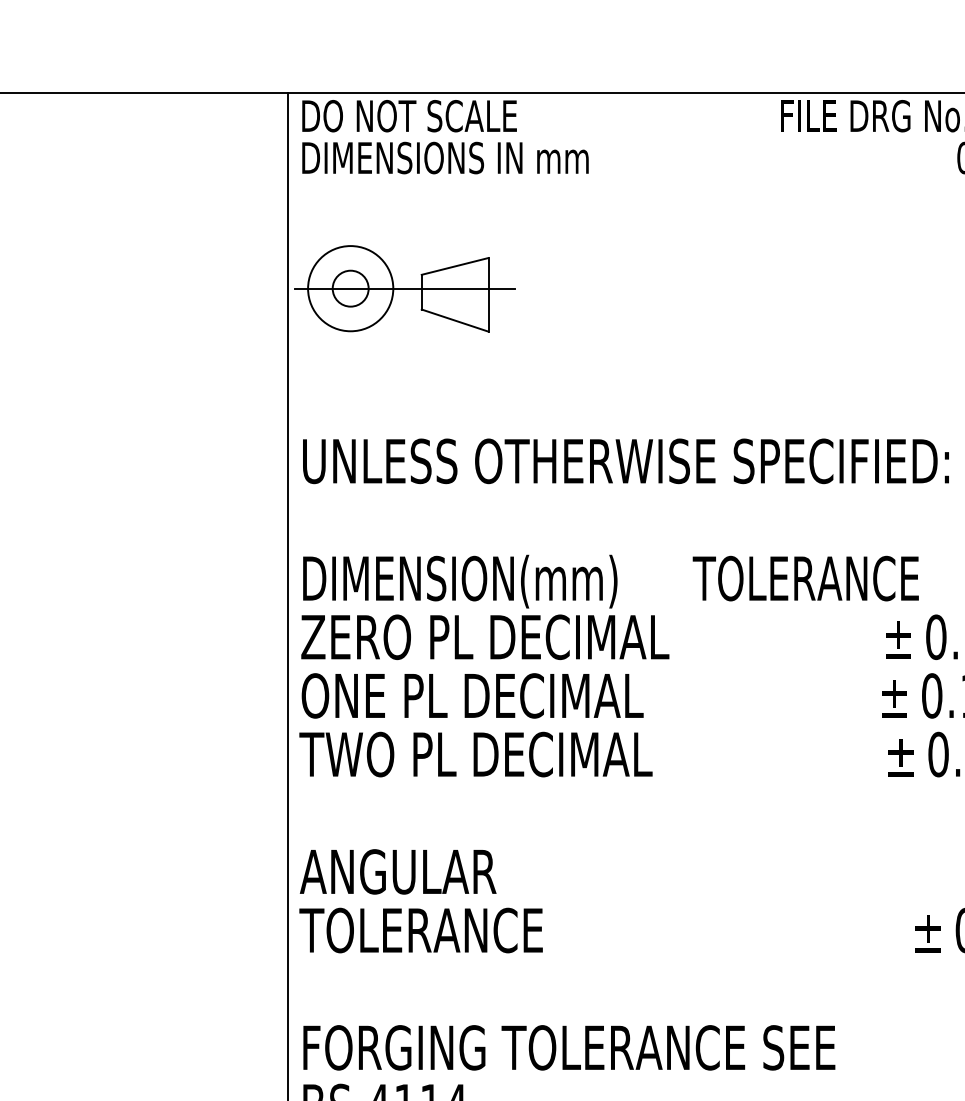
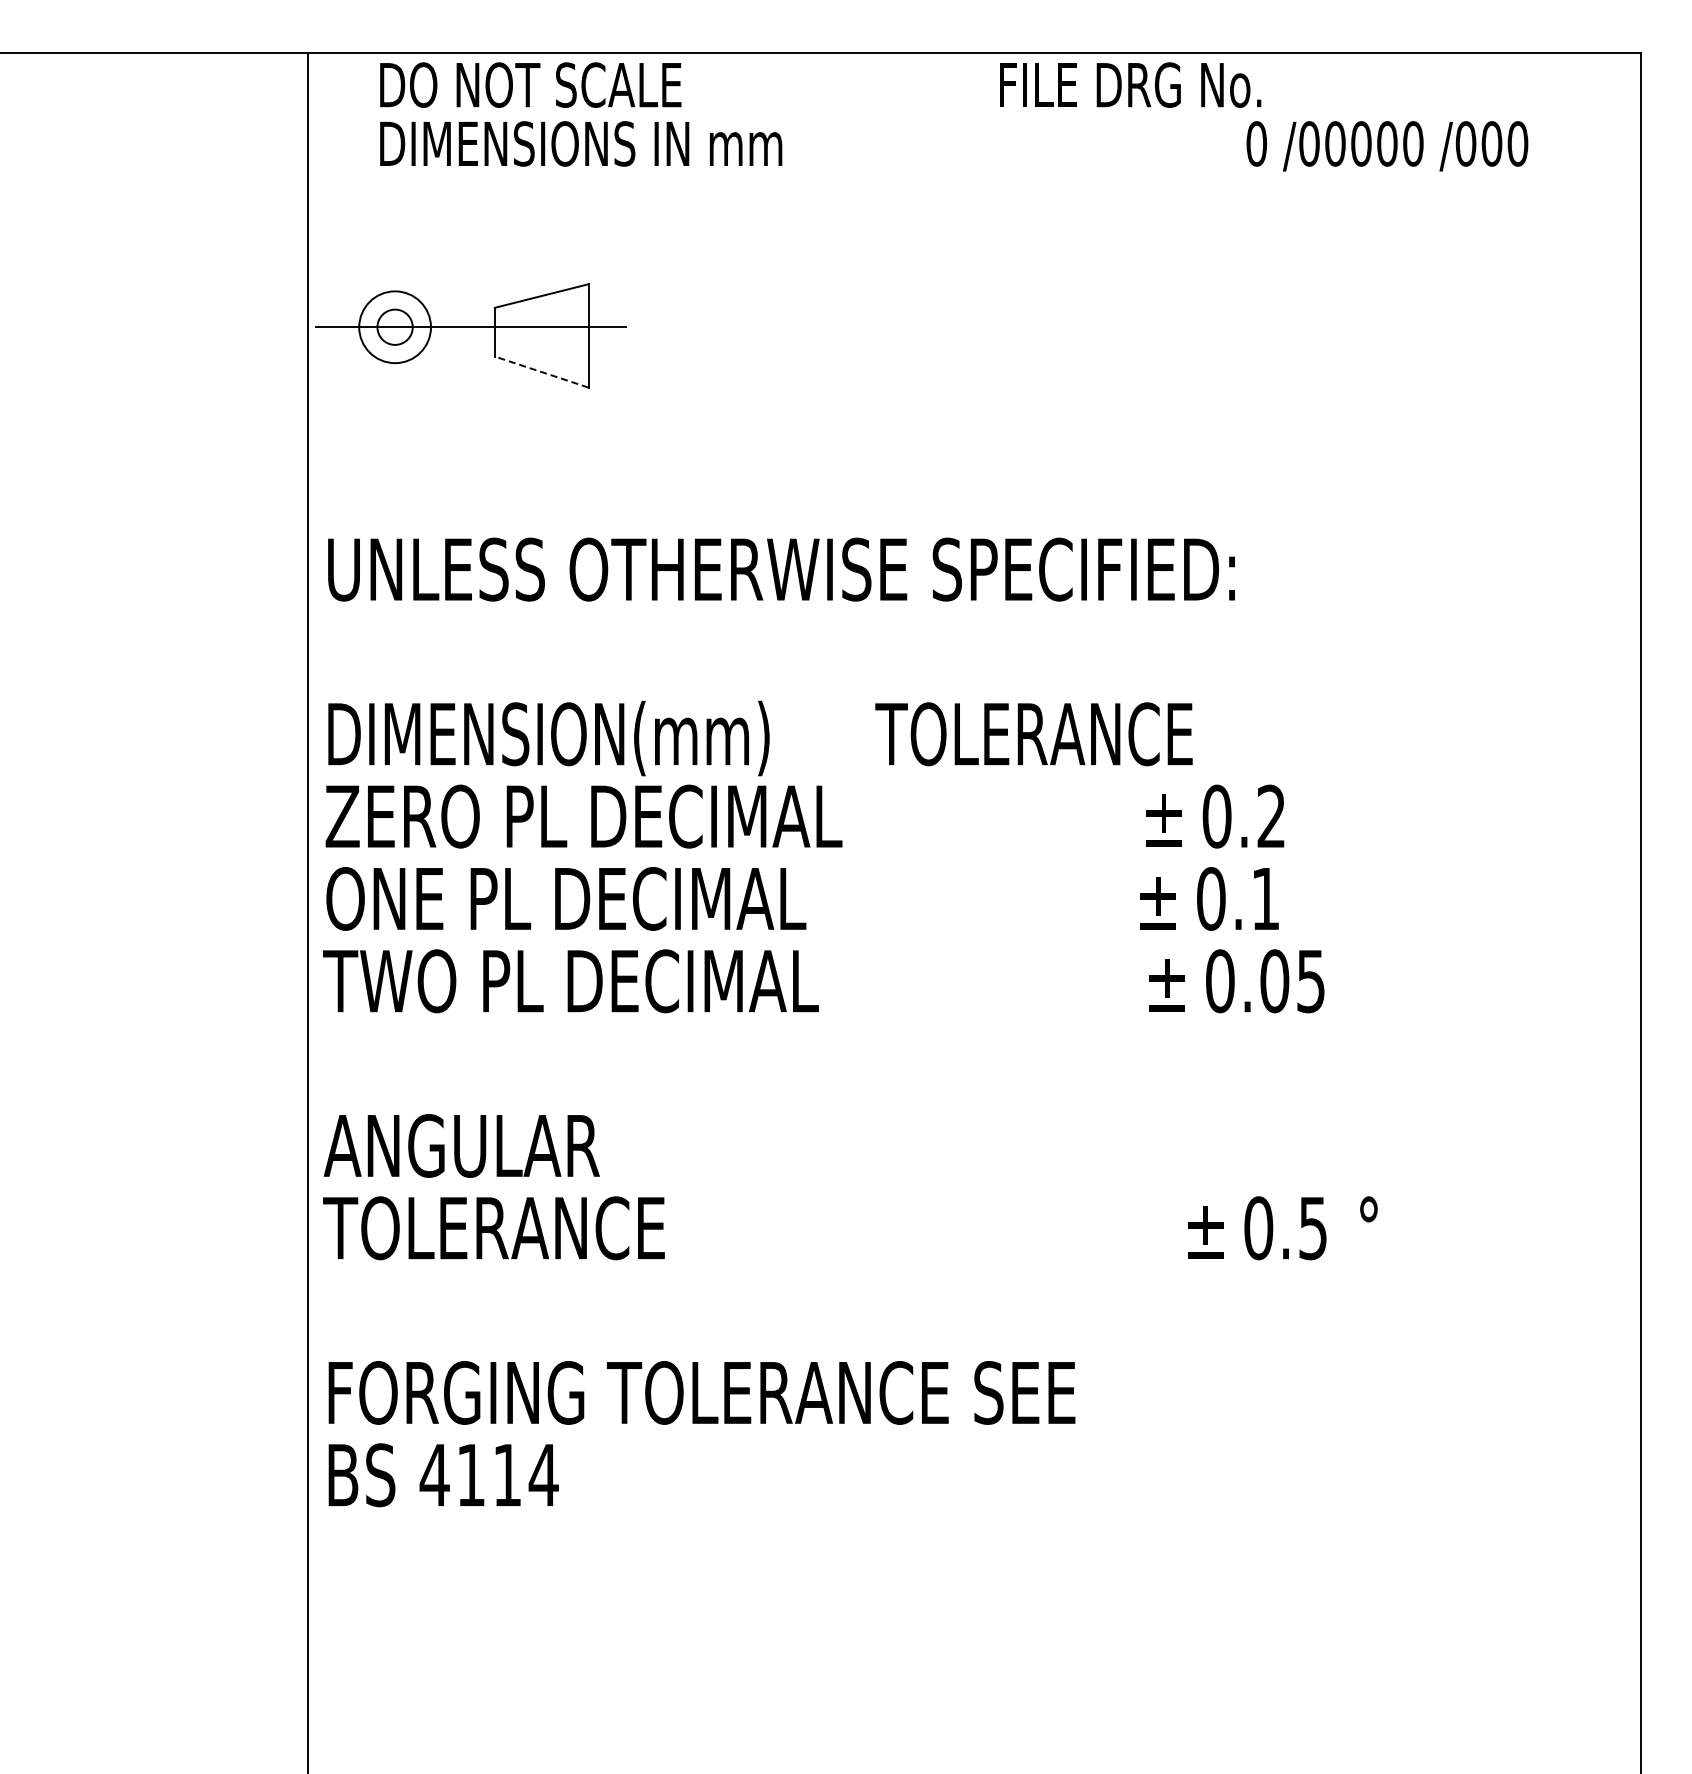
text: (445, 137) -> (581, 114), moved
circle: (350, 288) -> (394, 327), size x0.6
circle: (350, 288) -> (394, 327), size x0.7
line: (454, 320) -> (541, 371), solid -> dashed

